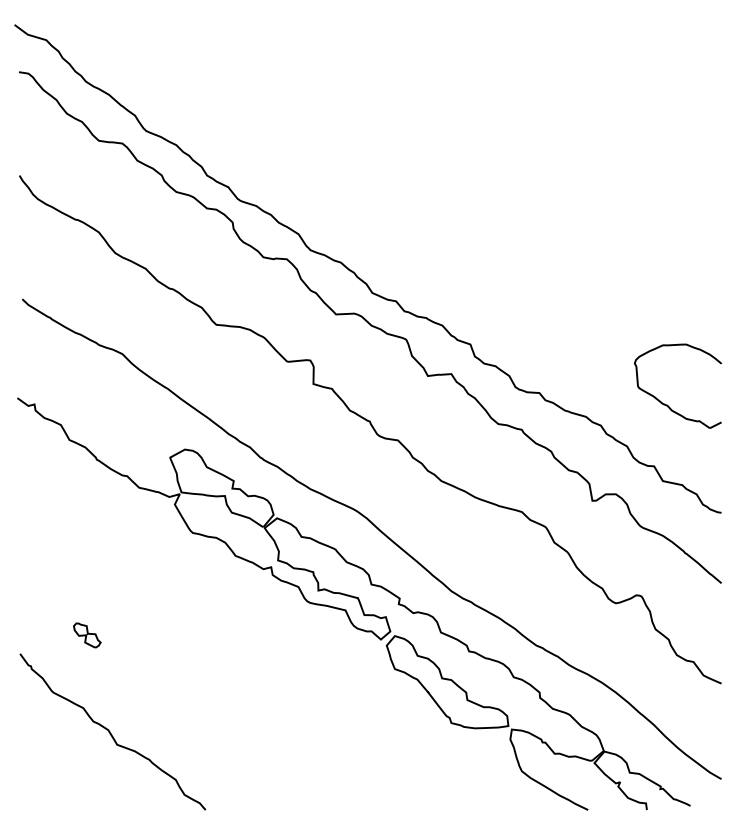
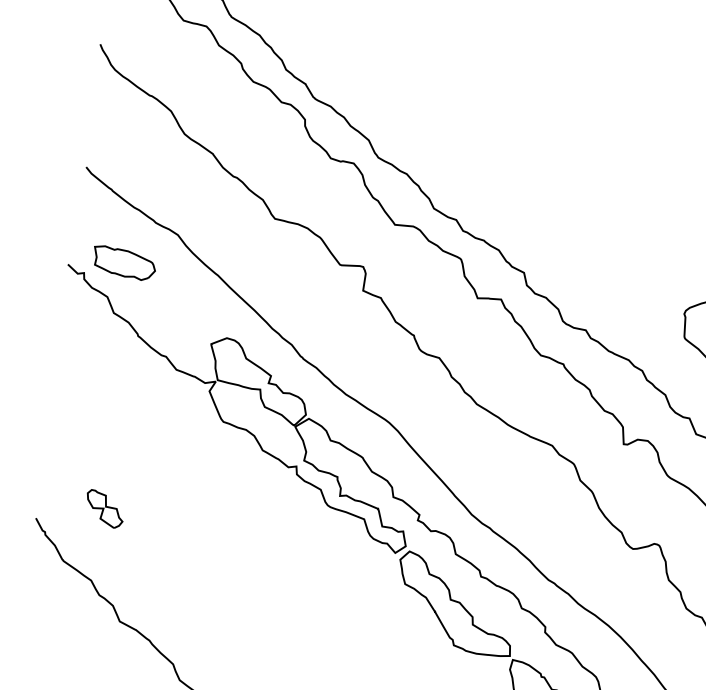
part: (72, 389) -> (123, 263), added
part: (87, 635) -> (105, 509), size x1.43

